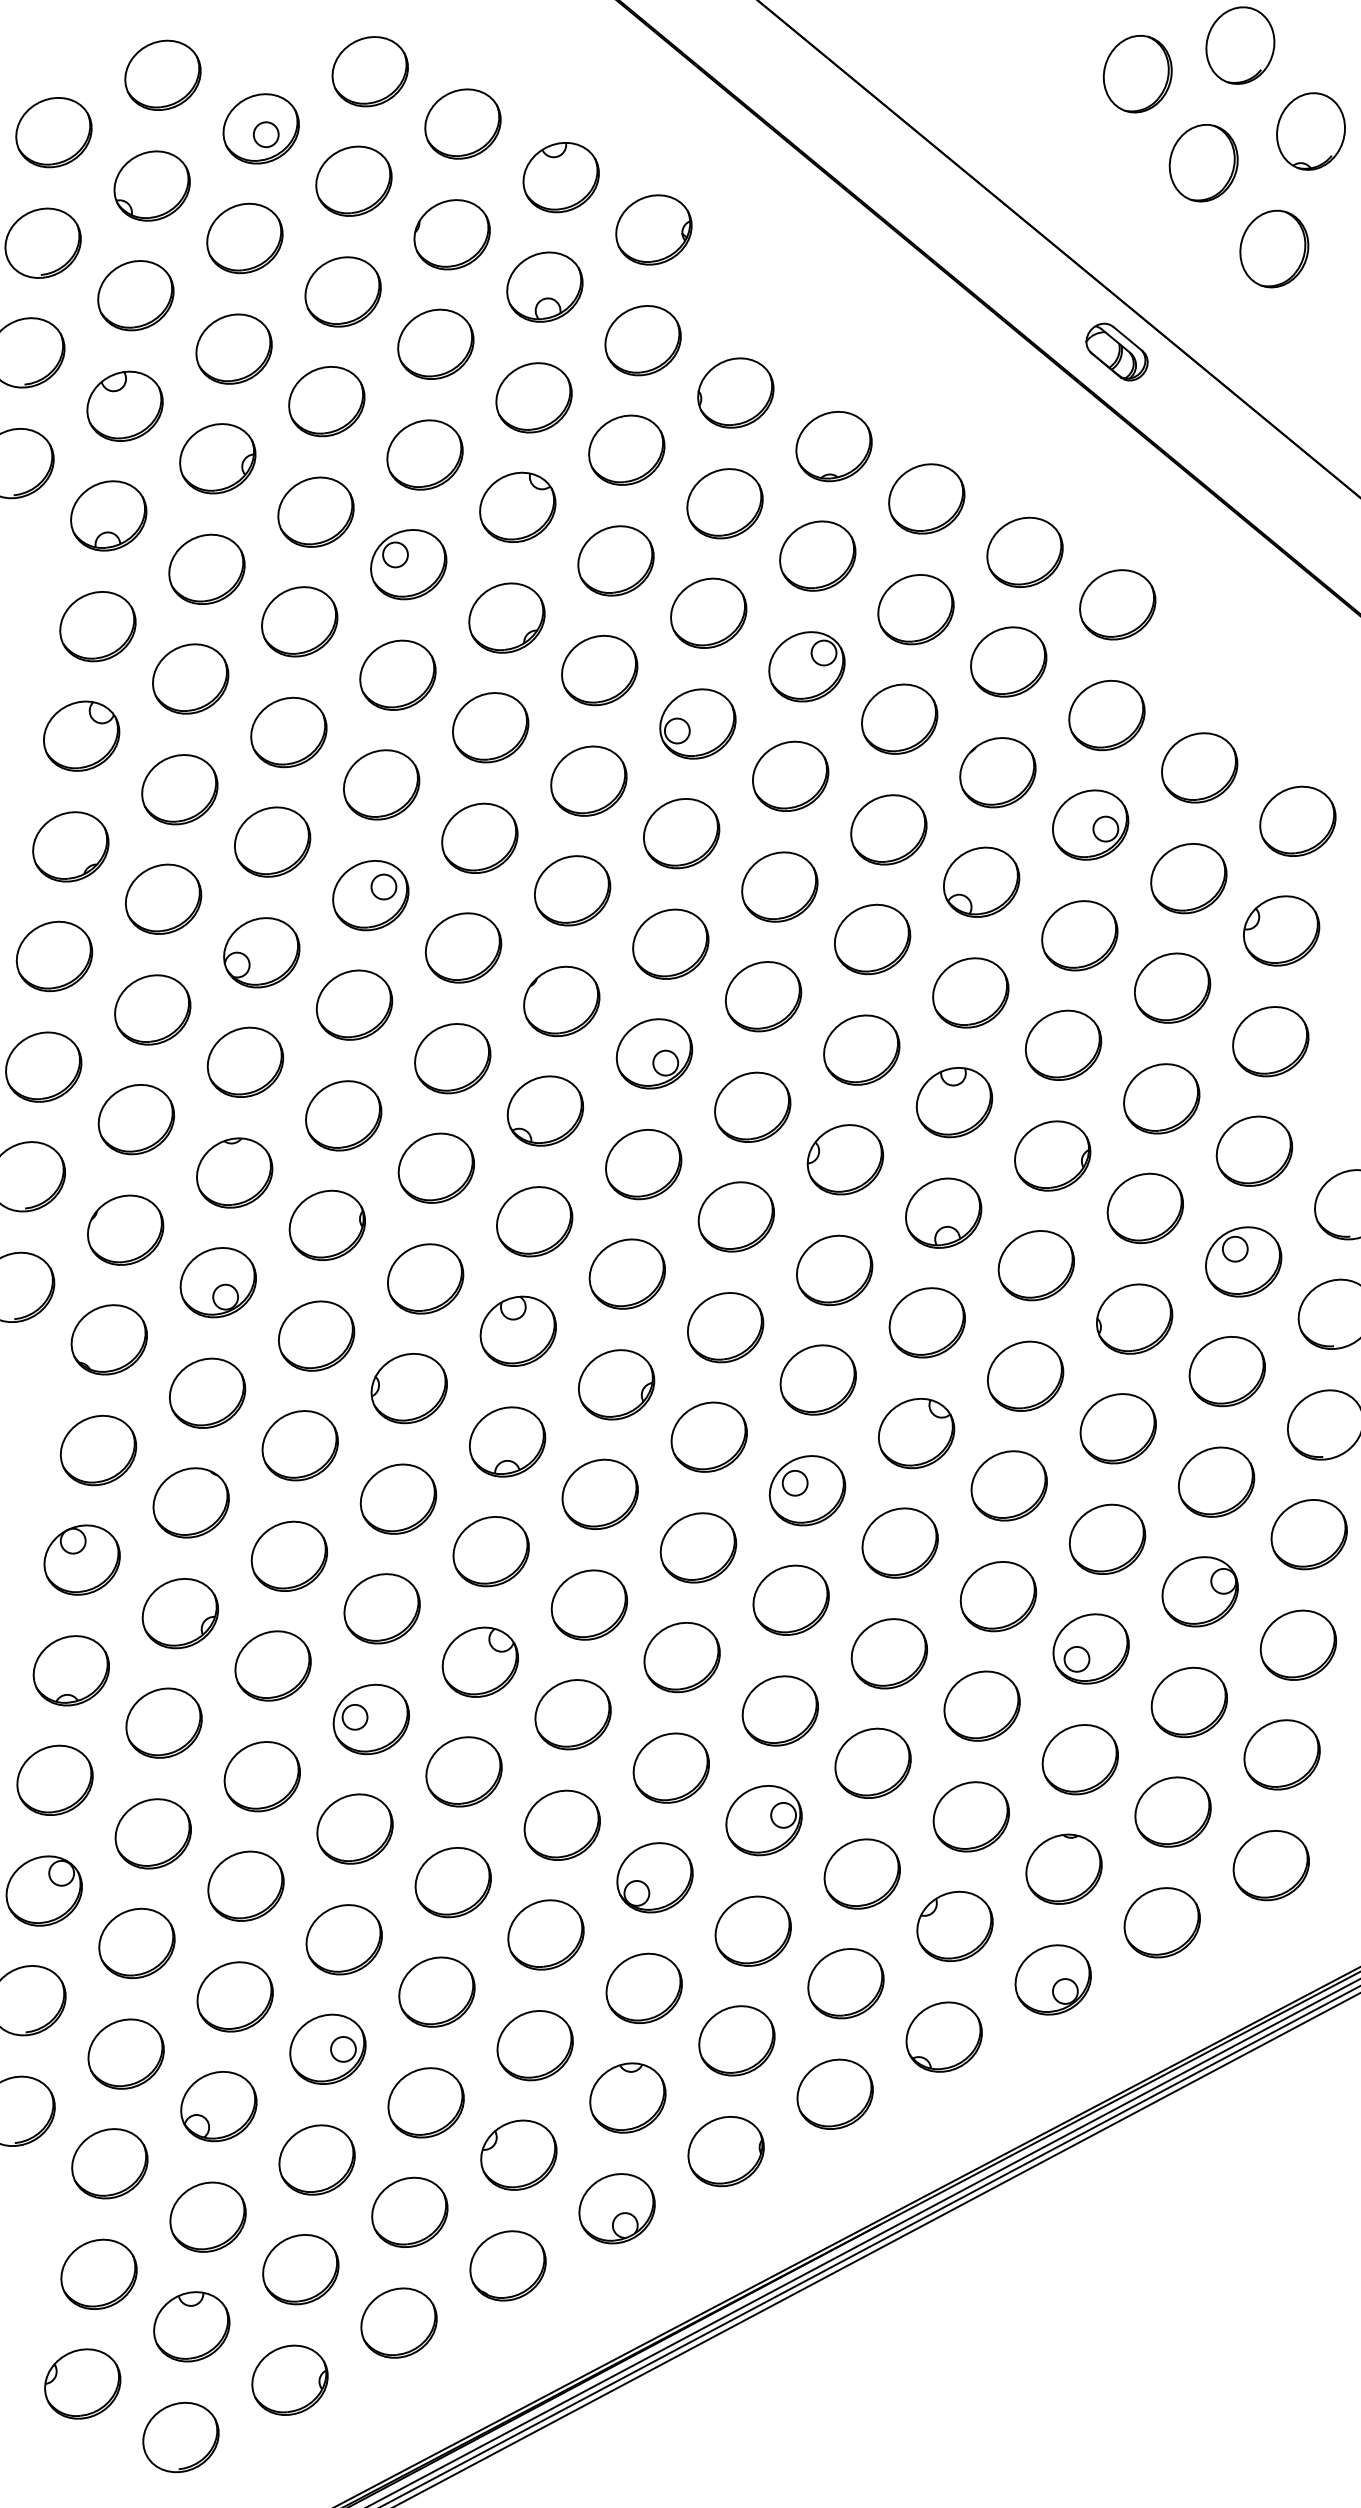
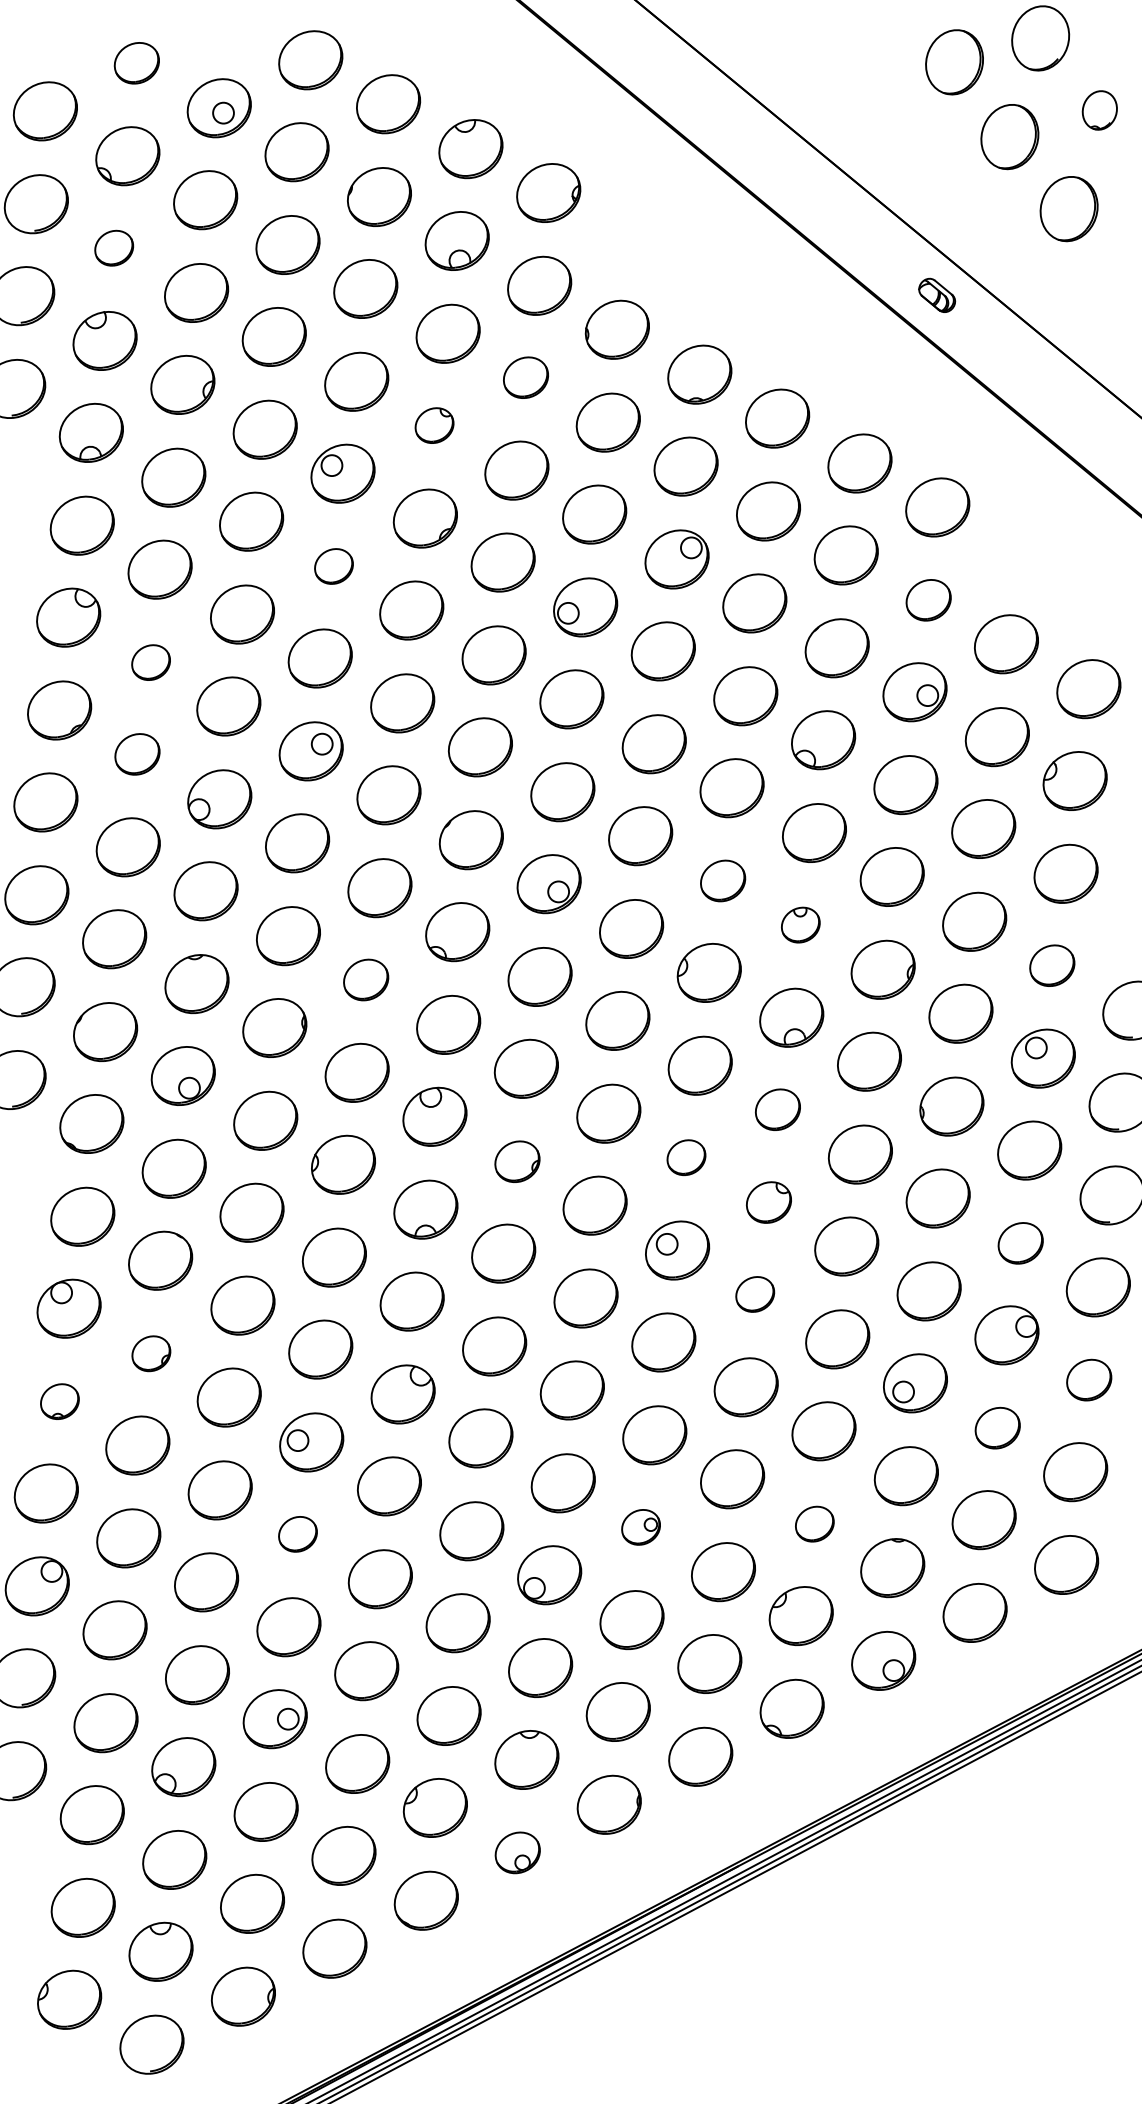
part: (162, 74) -> (136, 62), size x0.7
part: (1310, 131) -> (1099, 110), size x0.6
part: (135, 295) -> (113, 248), size x0.6
part: (1116, 351) -> (936, 294), size x0.7
part: (626, 449) -> (525, 377), size x0.7
part: (517, 506) -> (434, 424), size x0.6
part: (397, 674) -> (333, 565), size x0.6
part: (1106, 715) -> (928, 600), size x0.7
part: (179, 789) -> (150, 662), size x0.6
part: (163, 898) -> (137, 753), size x0.7
part: (861, 1049) -> (722, 880), size x0.7
part: (954, 1102) -> (800, 924), size x0.6
part: (1253, 1150) -> (1051, 965), size x0.7
part: (435, 1167) -> (365, 979), size x0.7
part: (926, 1322) -> (777, 1109), size x0.7
part: (817, 1379) -> (685, 1157), size x0.6
part: (616, 1384) -> (517, 1161), size x0.7
part: (916, 1433) -> (768, 1202), size x0.7
part: (1216, 1481) -> (1020, 1242), size x0.7
part: (899, 1542) -> (754, 1293), size x0.6
part: (179, 1613) -> (150, 1353), size x0.6
part: (1297, 1644) -> (1088, 1379), size x0.7
part: (70, 1670) -> (59, 1401), size x0.6
part: (1188, 1702) -> (997, 1428), size x0.7
part: (970, 1816) -> (814, 1523), size x0.6
part: (763, 1820) -> (640, 1527), size x0.6
part: (354, 1828) -> (297, 1533), size x0.6
part: (616, 2208) -> (517, 1852), size x0.7

